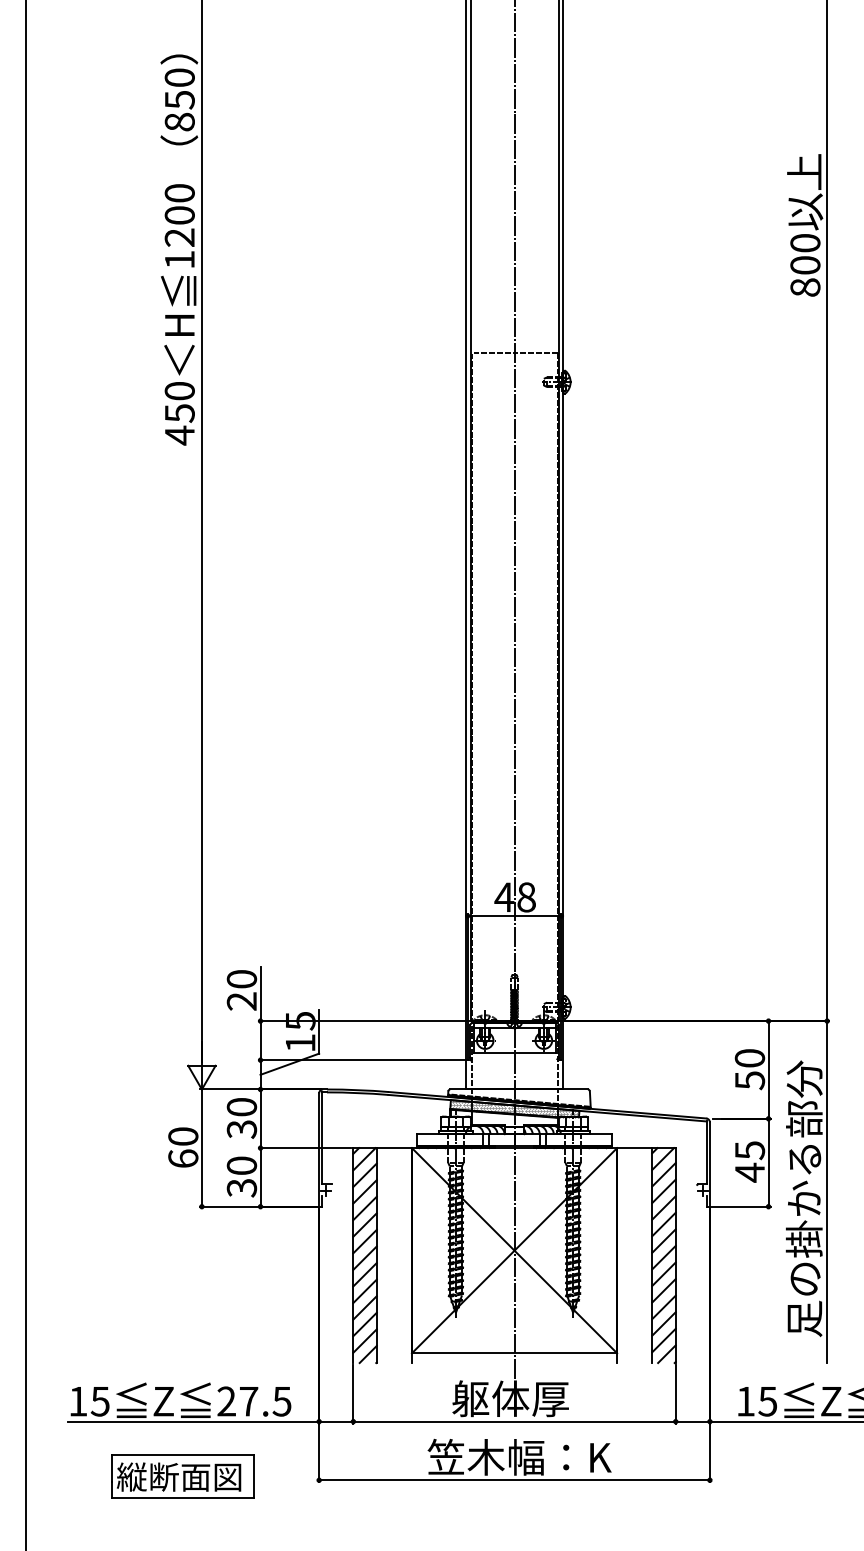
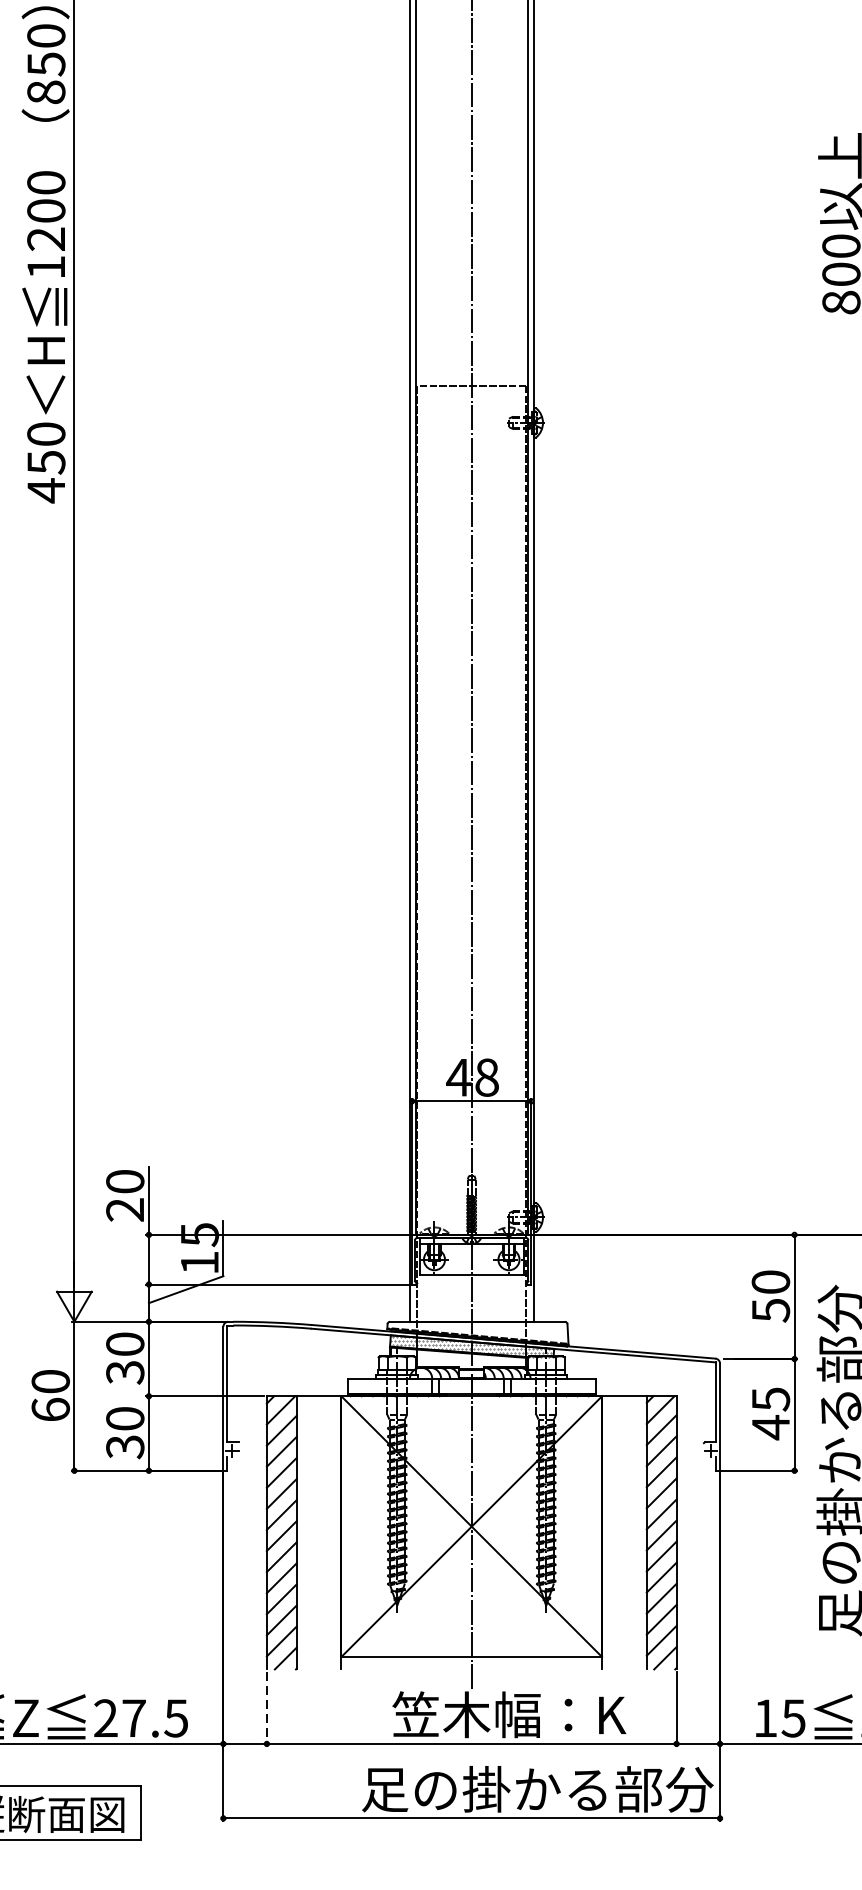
line: (353, 1394) -> (267, 1709), solid -> dashed
text: (544, 1398) -> (509, 1714), 躯体厚 -> 笠木幅：K
text: (565, 1456) -> (536, 1788), 笠木幅：K -> 足の掛かる部分

